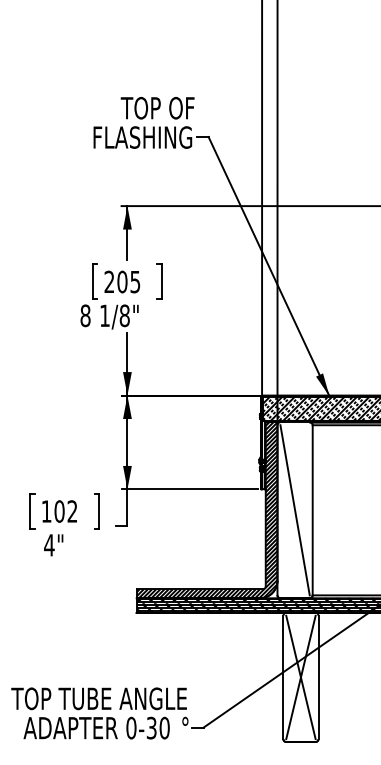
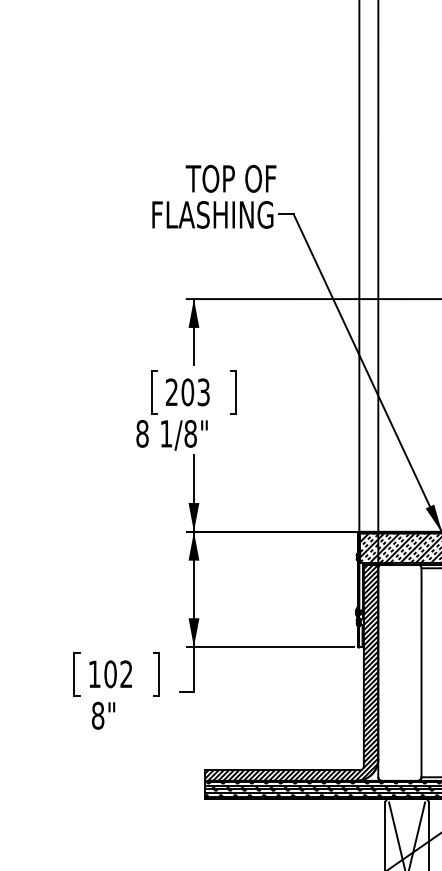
text: (135, 281) -> (203, 391), 205 -> 203
line: (294, 510) -> (399, 673), removed
text: (49, 545) -> (98, 716), 4" -> 8"

